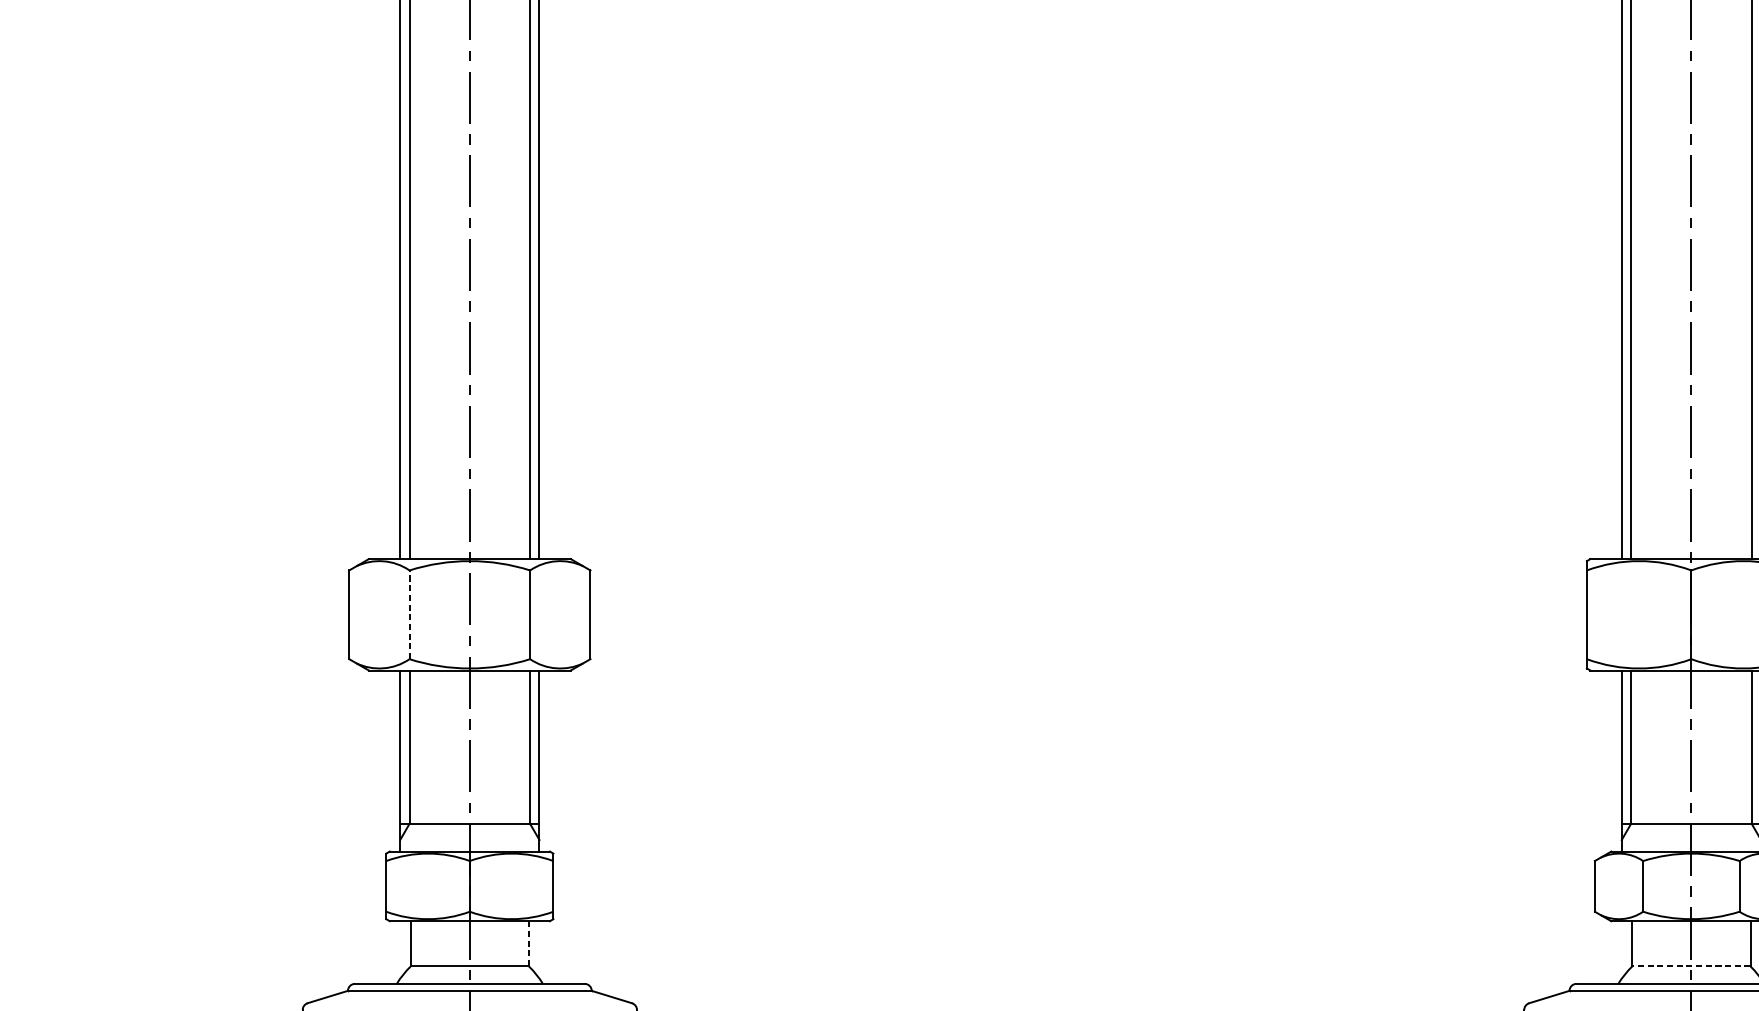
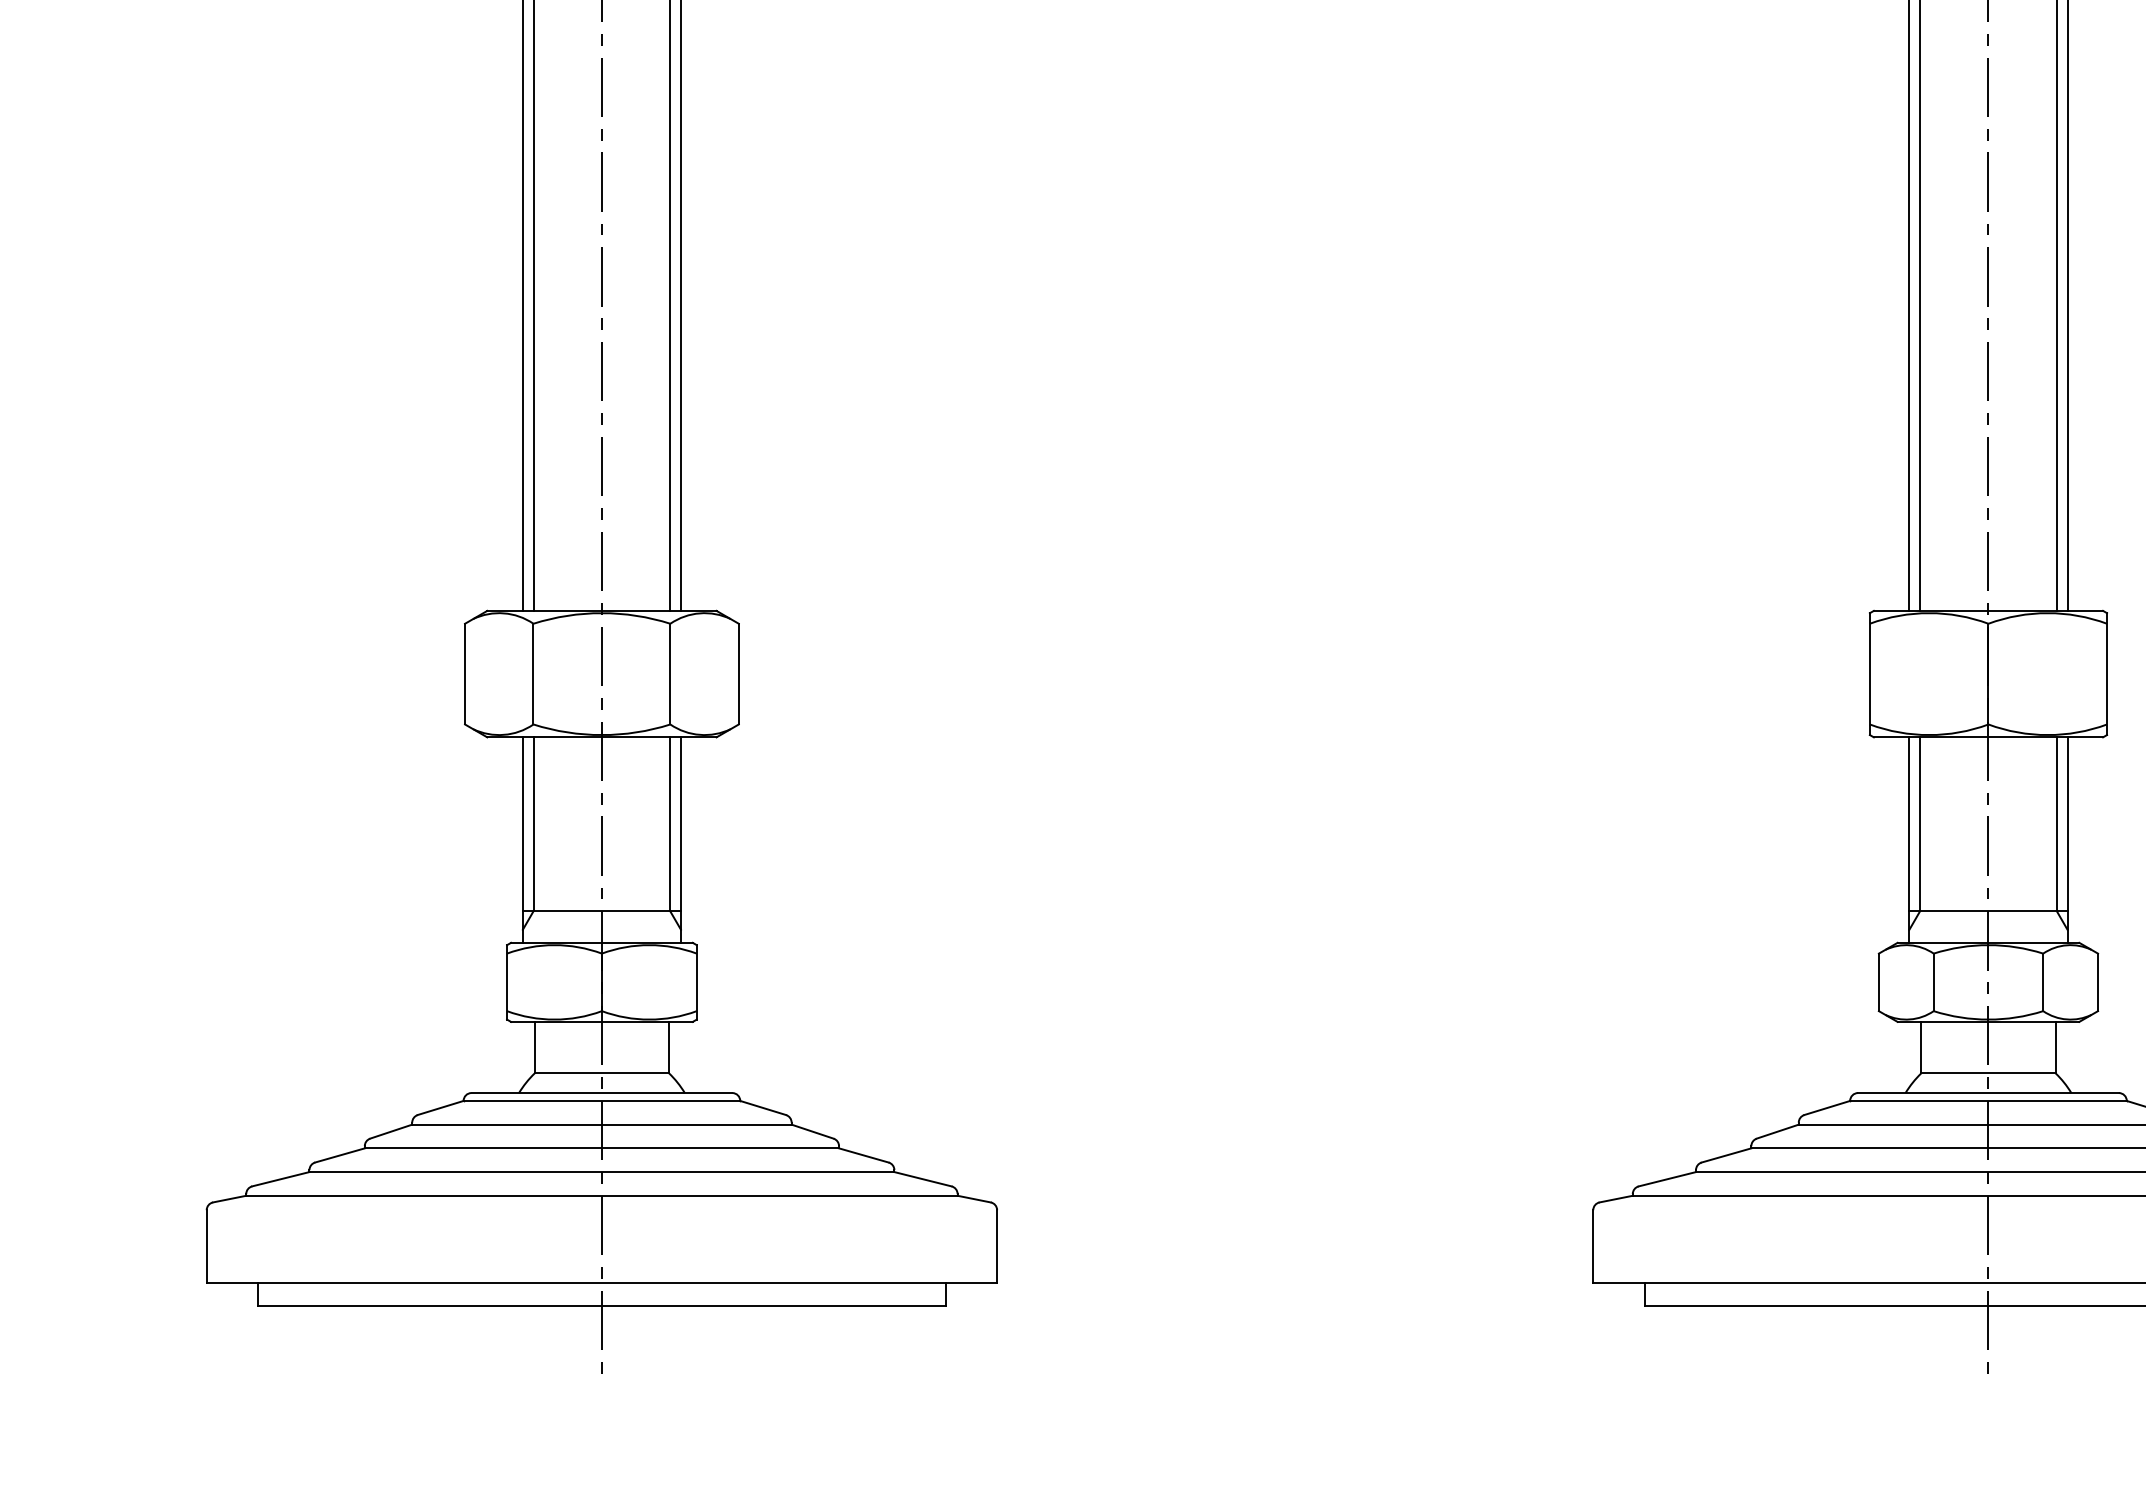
line: (409, 614) -> (533, 673), dashed -> solid
line: (529, 943) -> (669, 1047), dashed -> solid
line: (1690, 966) -> (1987, 1073), dashed -> solid

